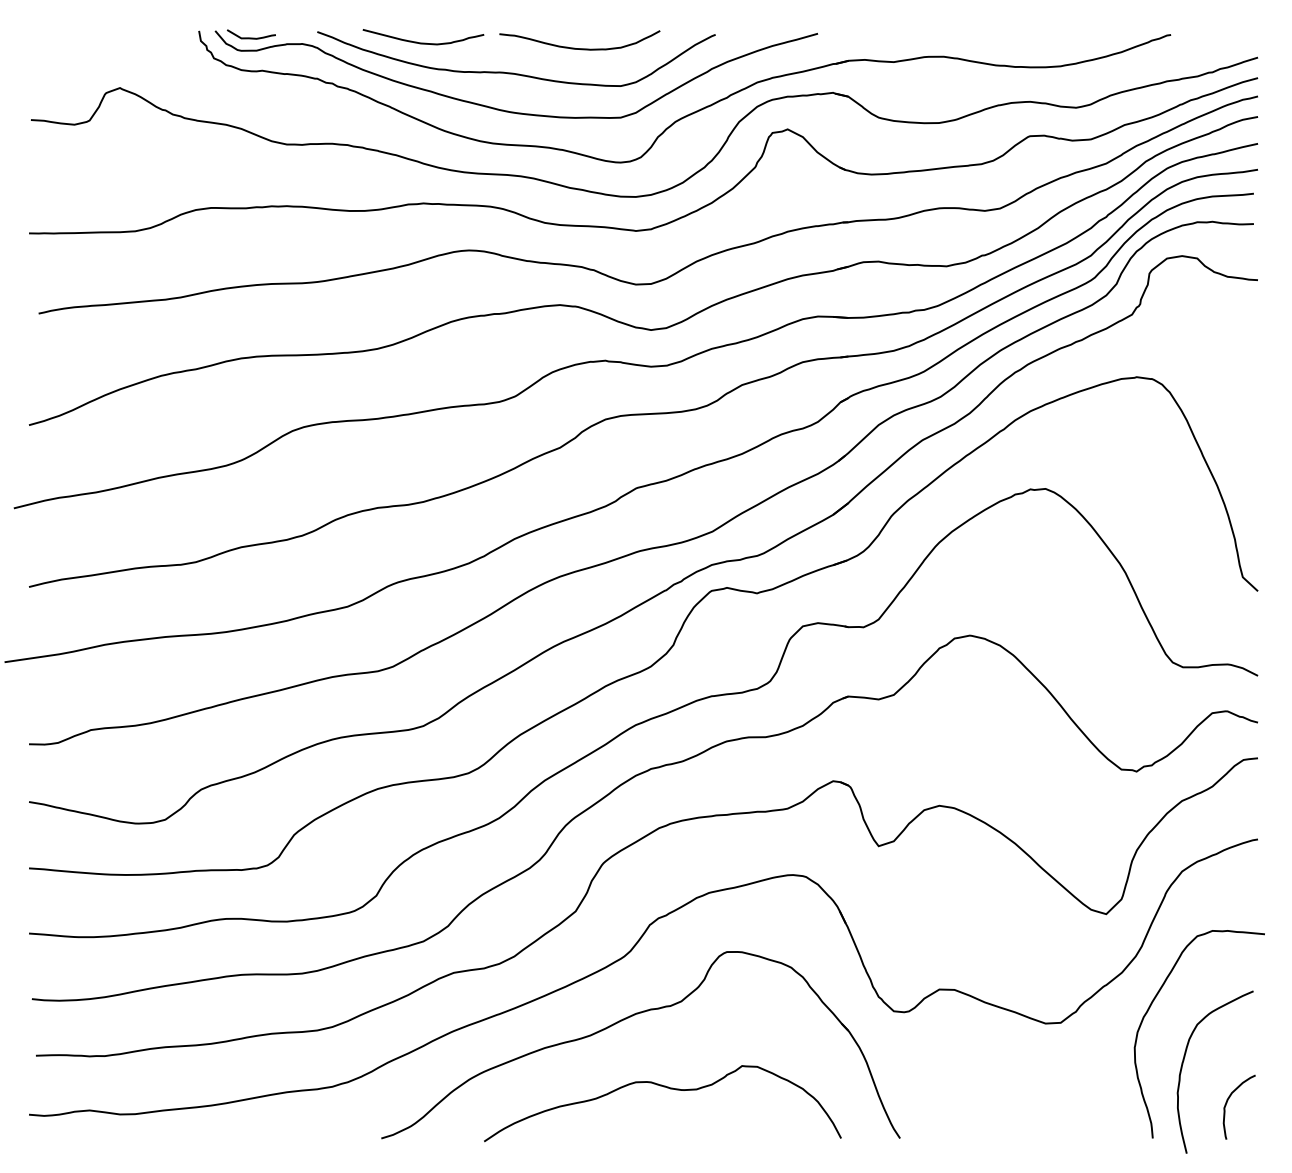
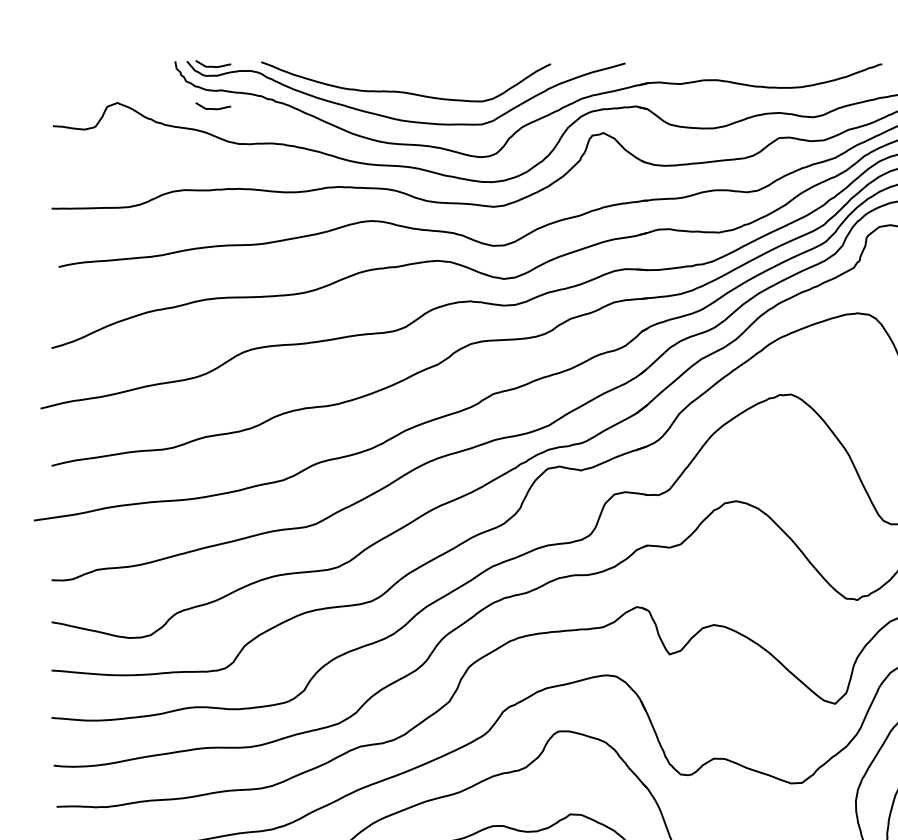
curve: (423, 42) -> (338, 69), removed
curve: (579, 48) -> (452, 74), removed
curve: (251, 95) -> (213, 108), added

